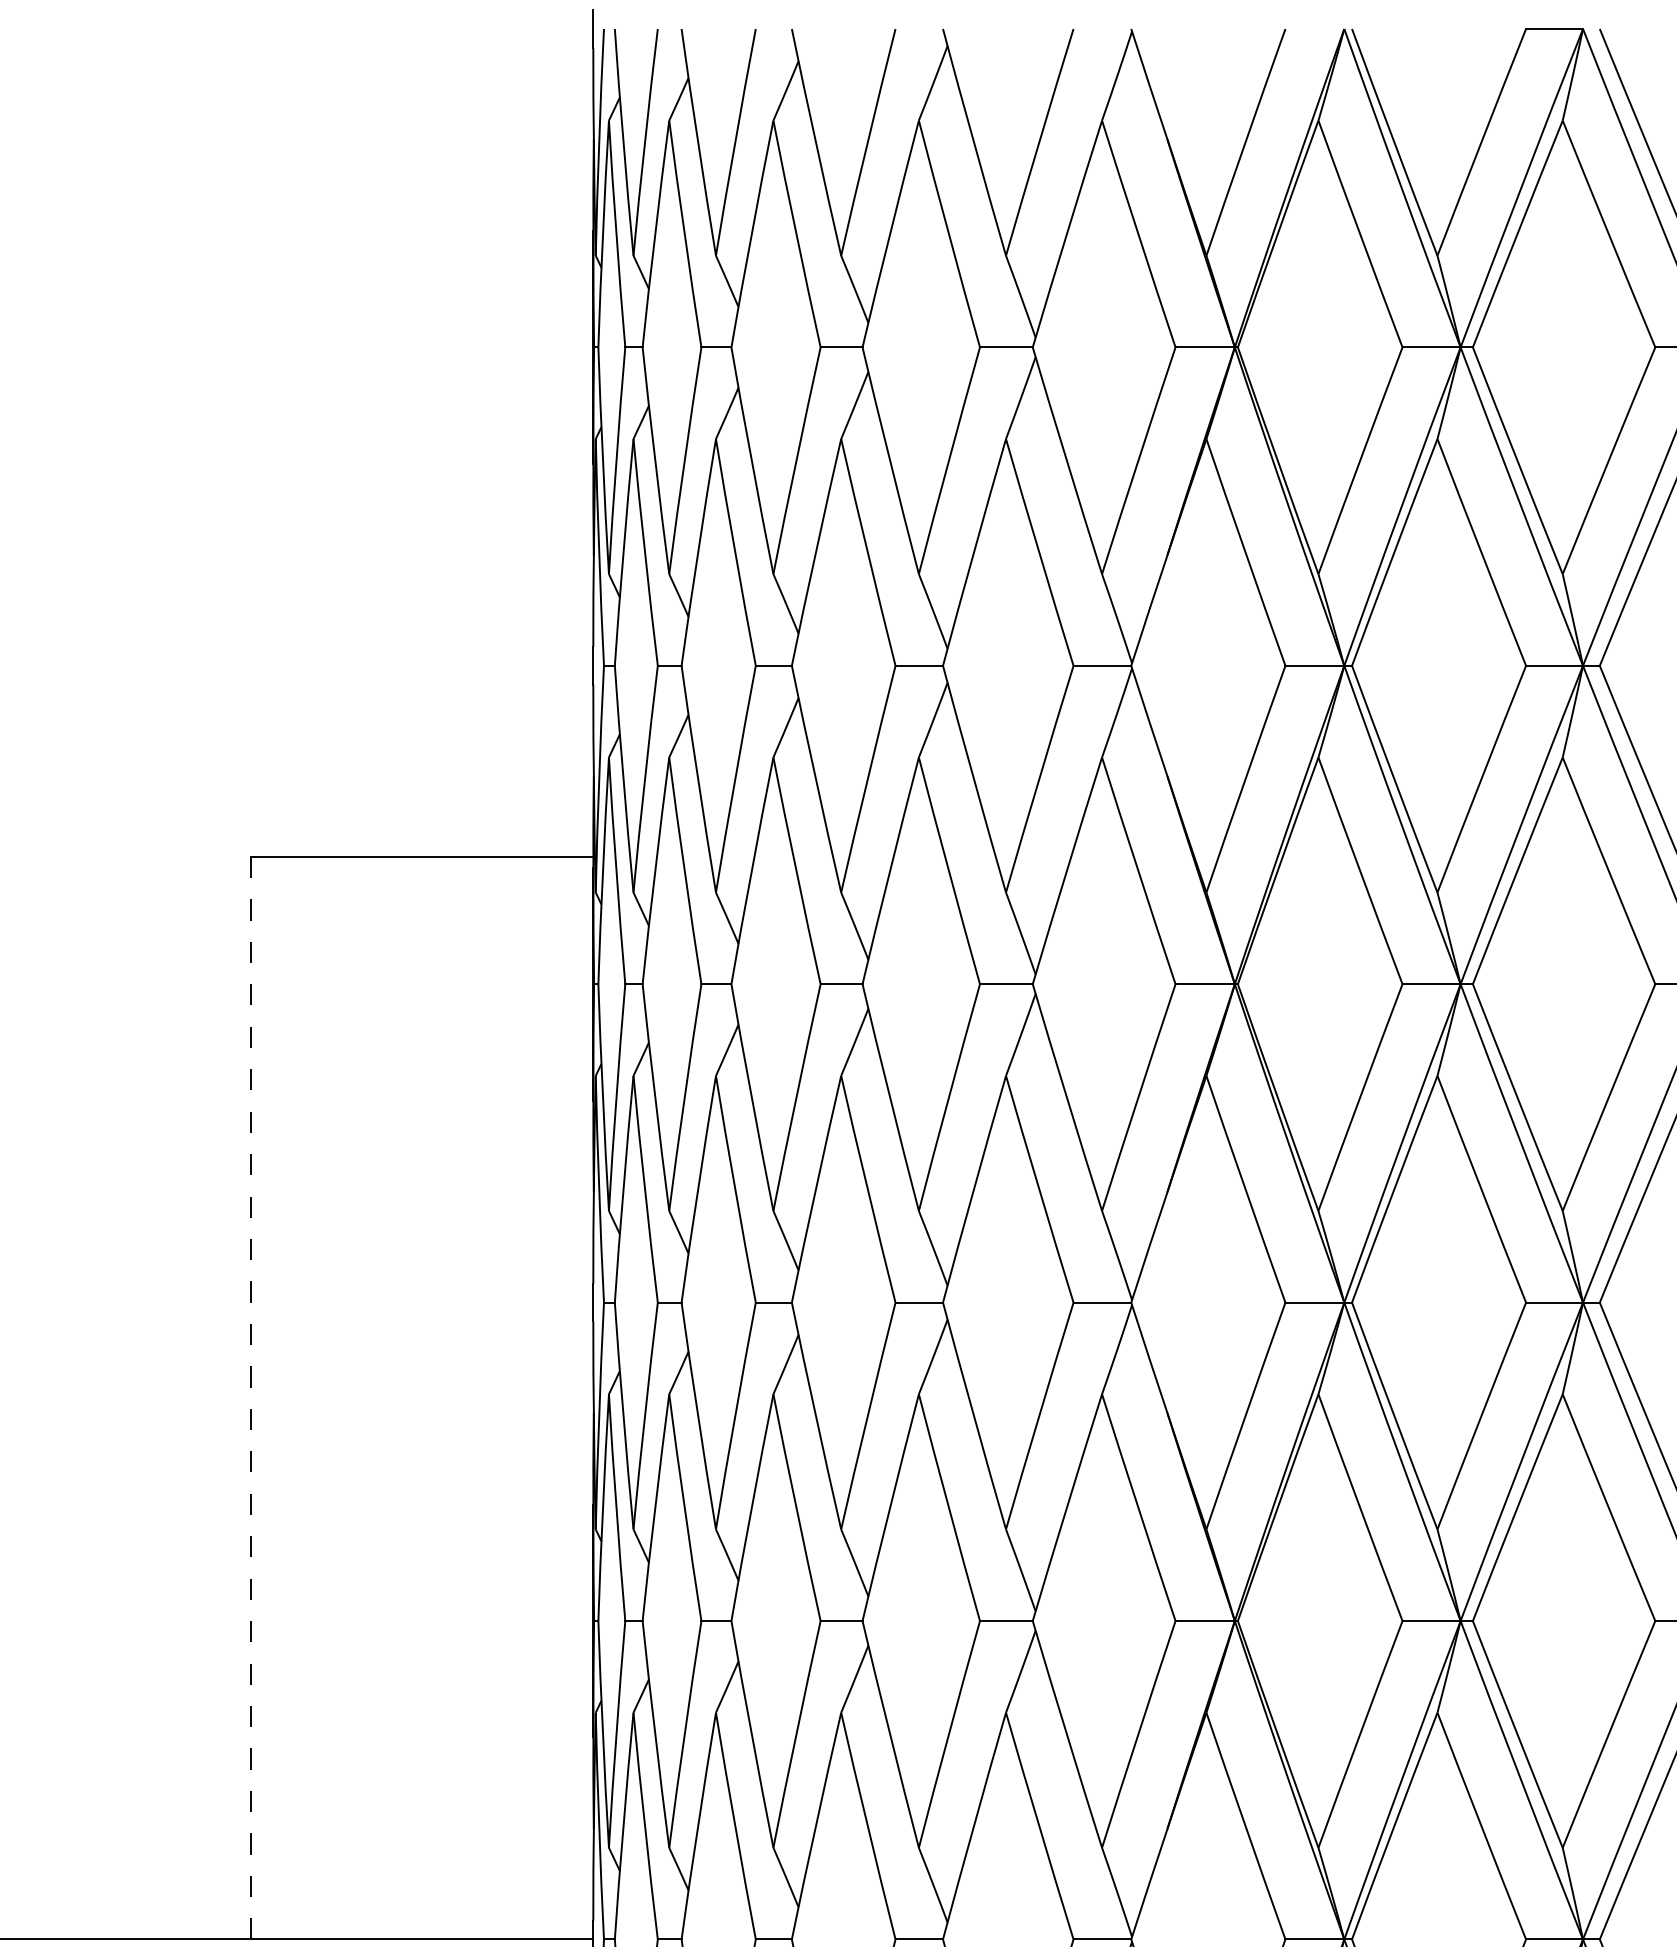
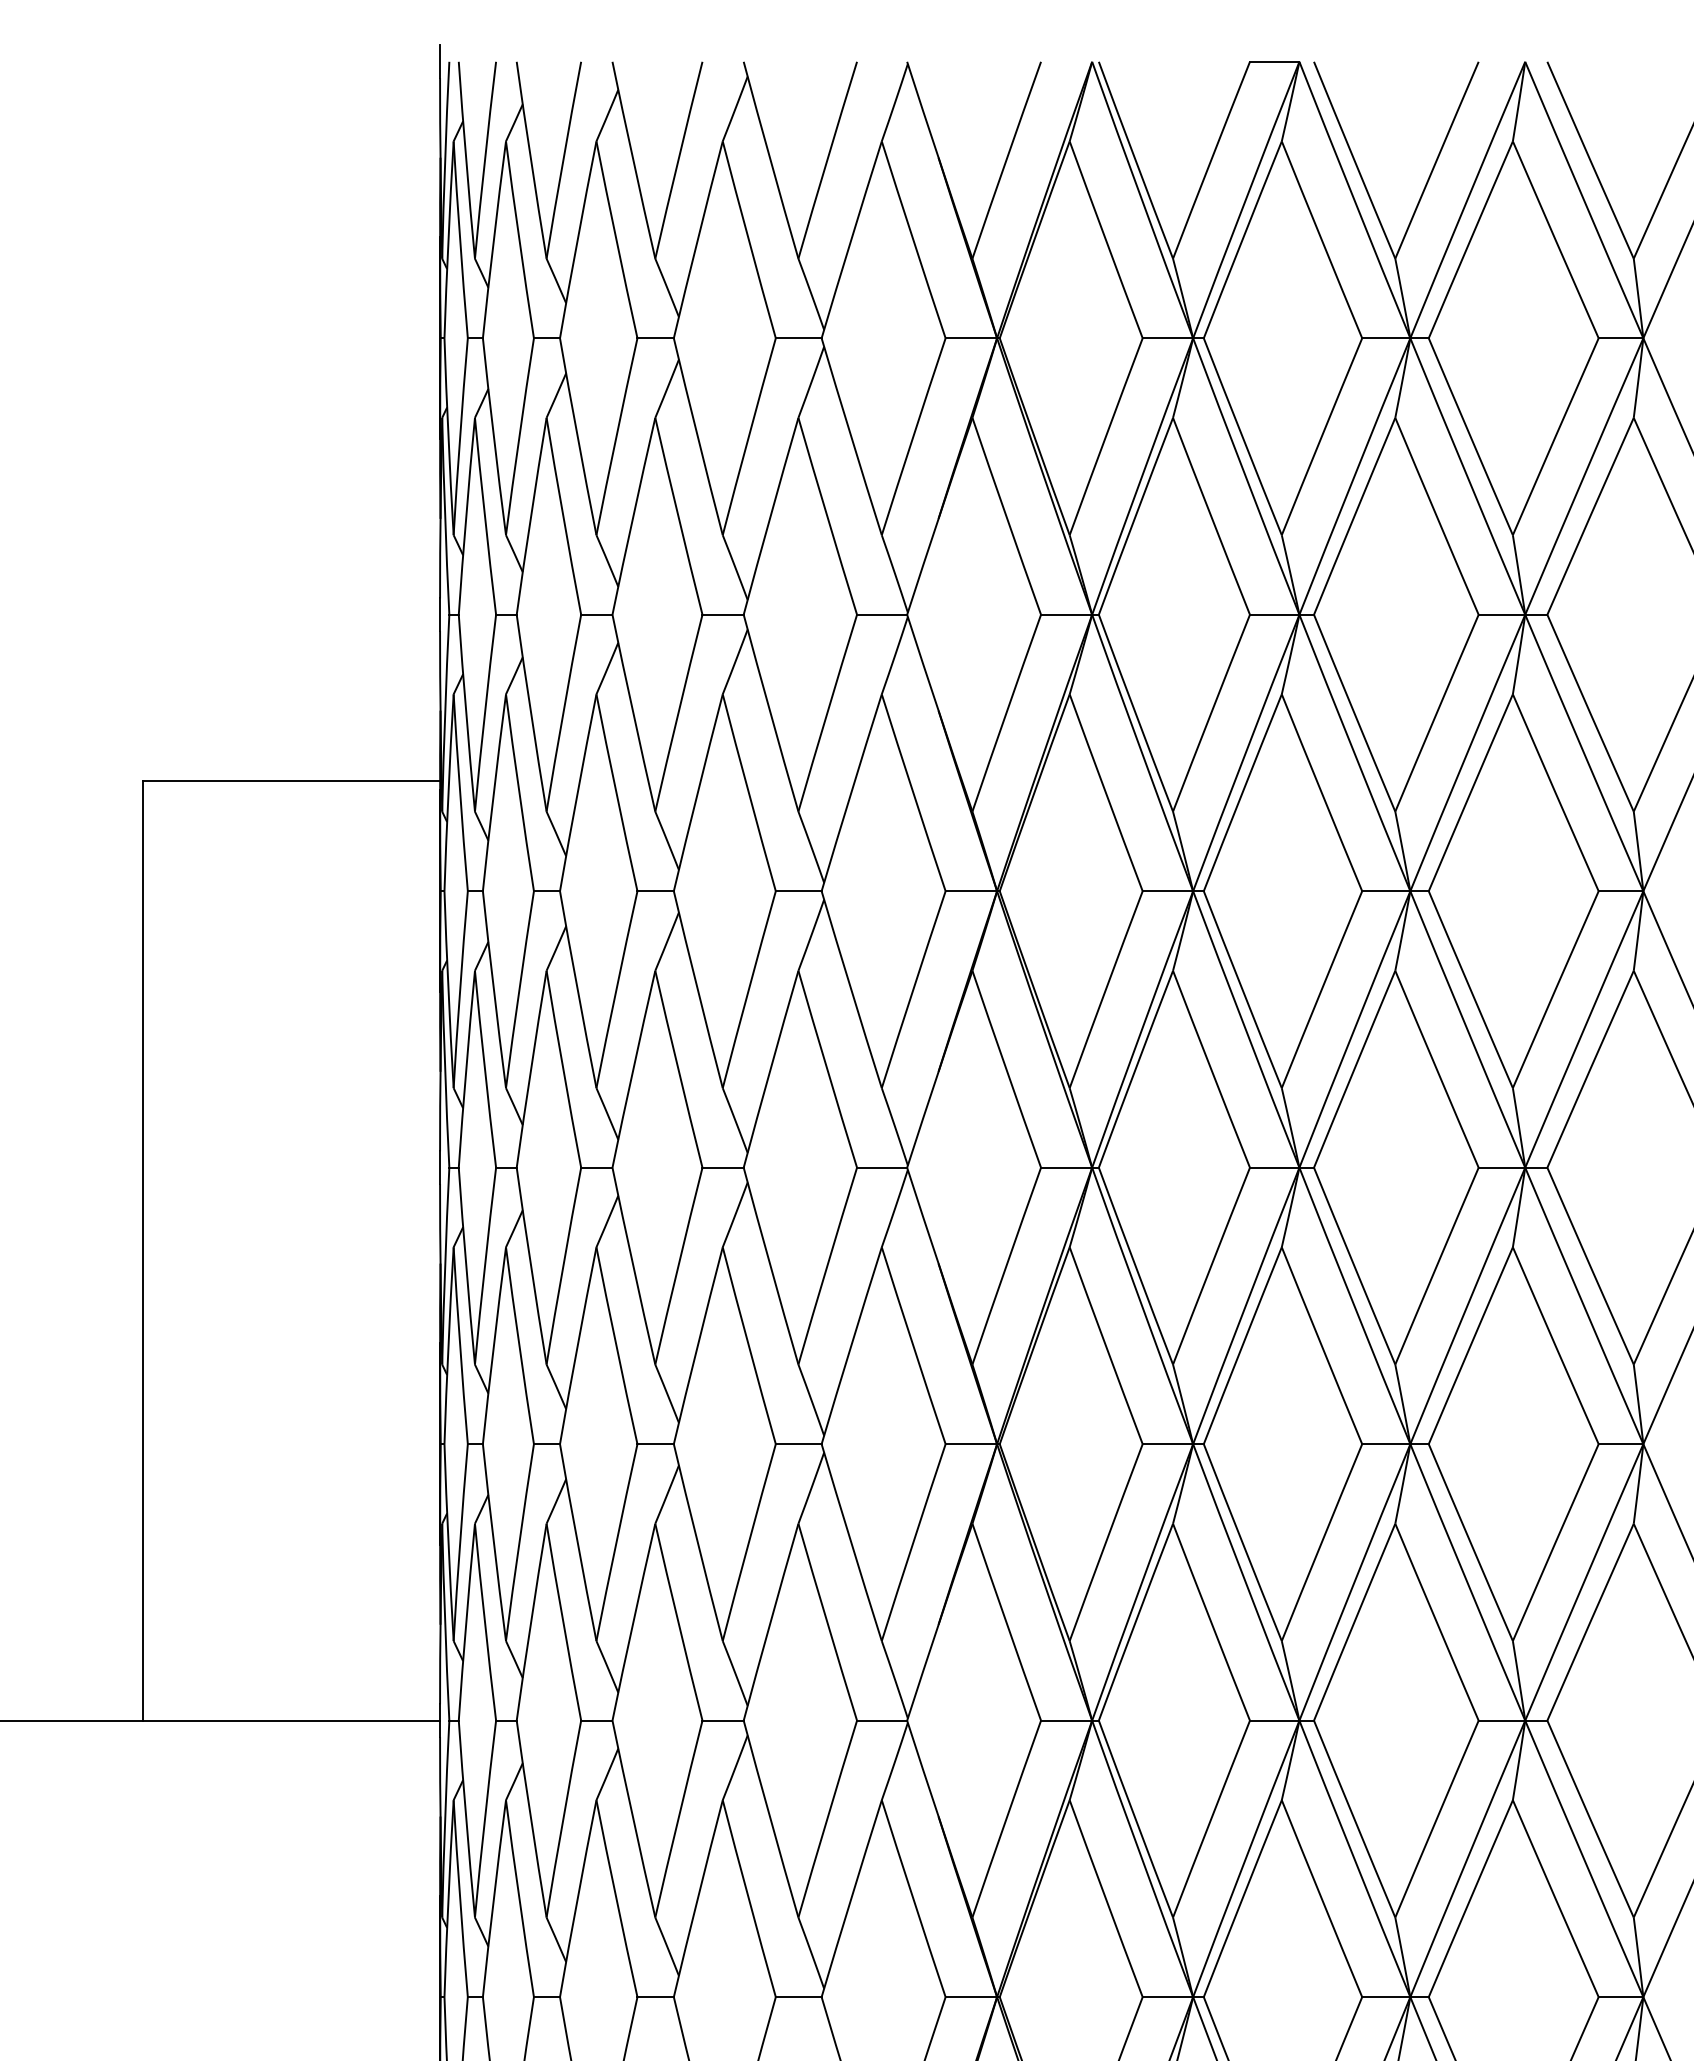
line: (251, 1399) -> (143, 1251), dashed -> solid

